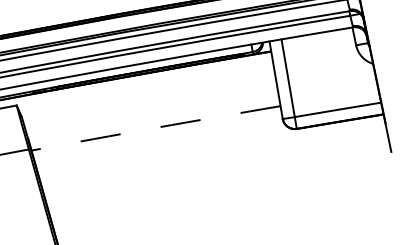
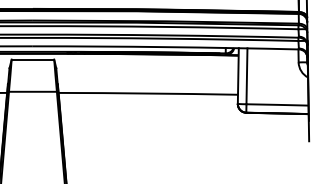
arc: (156, 127) -> (148, 93), dashed -> solid

